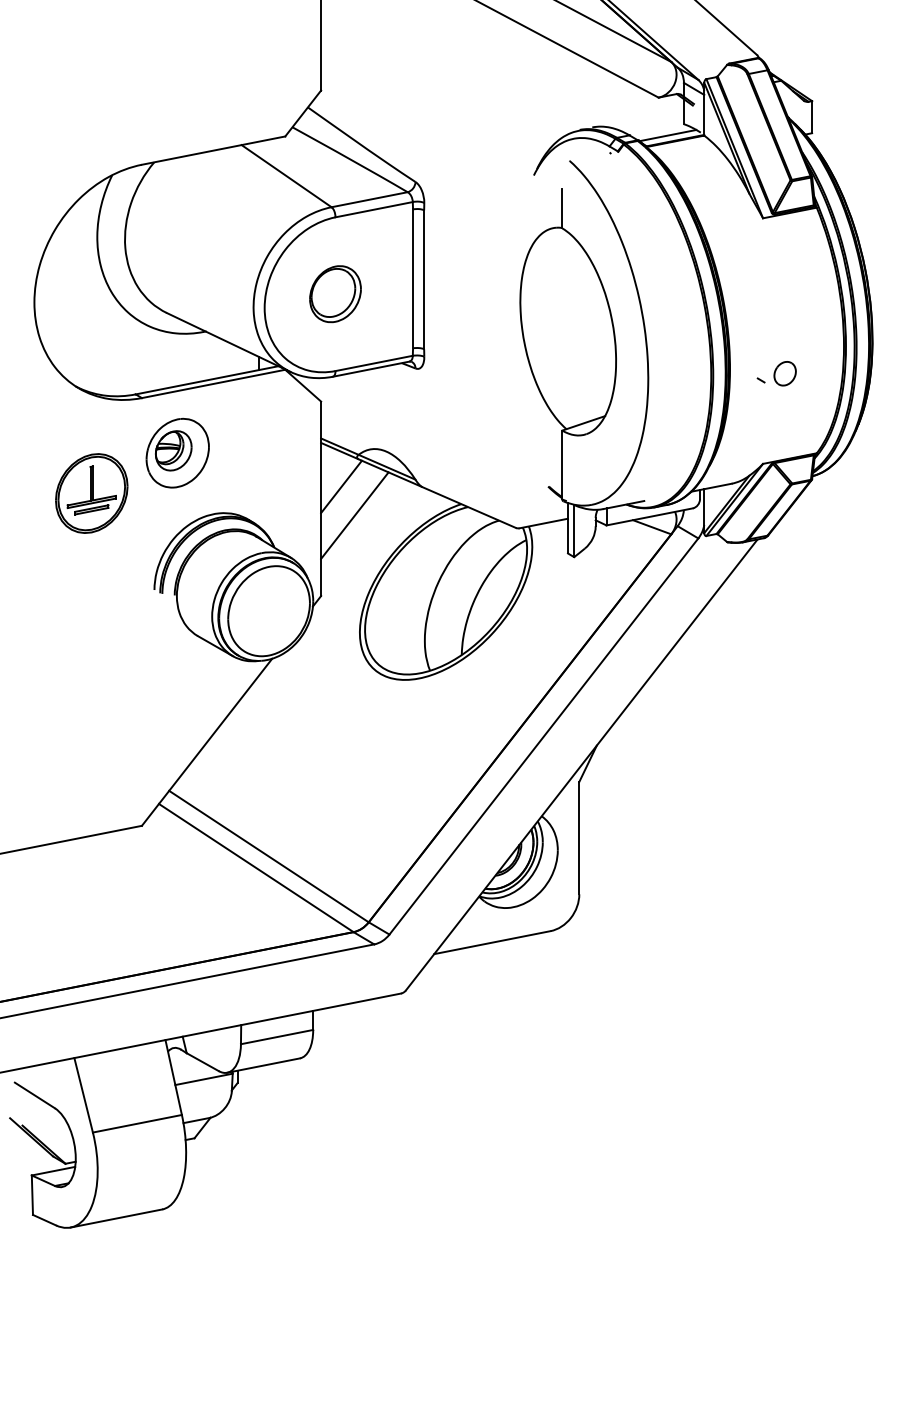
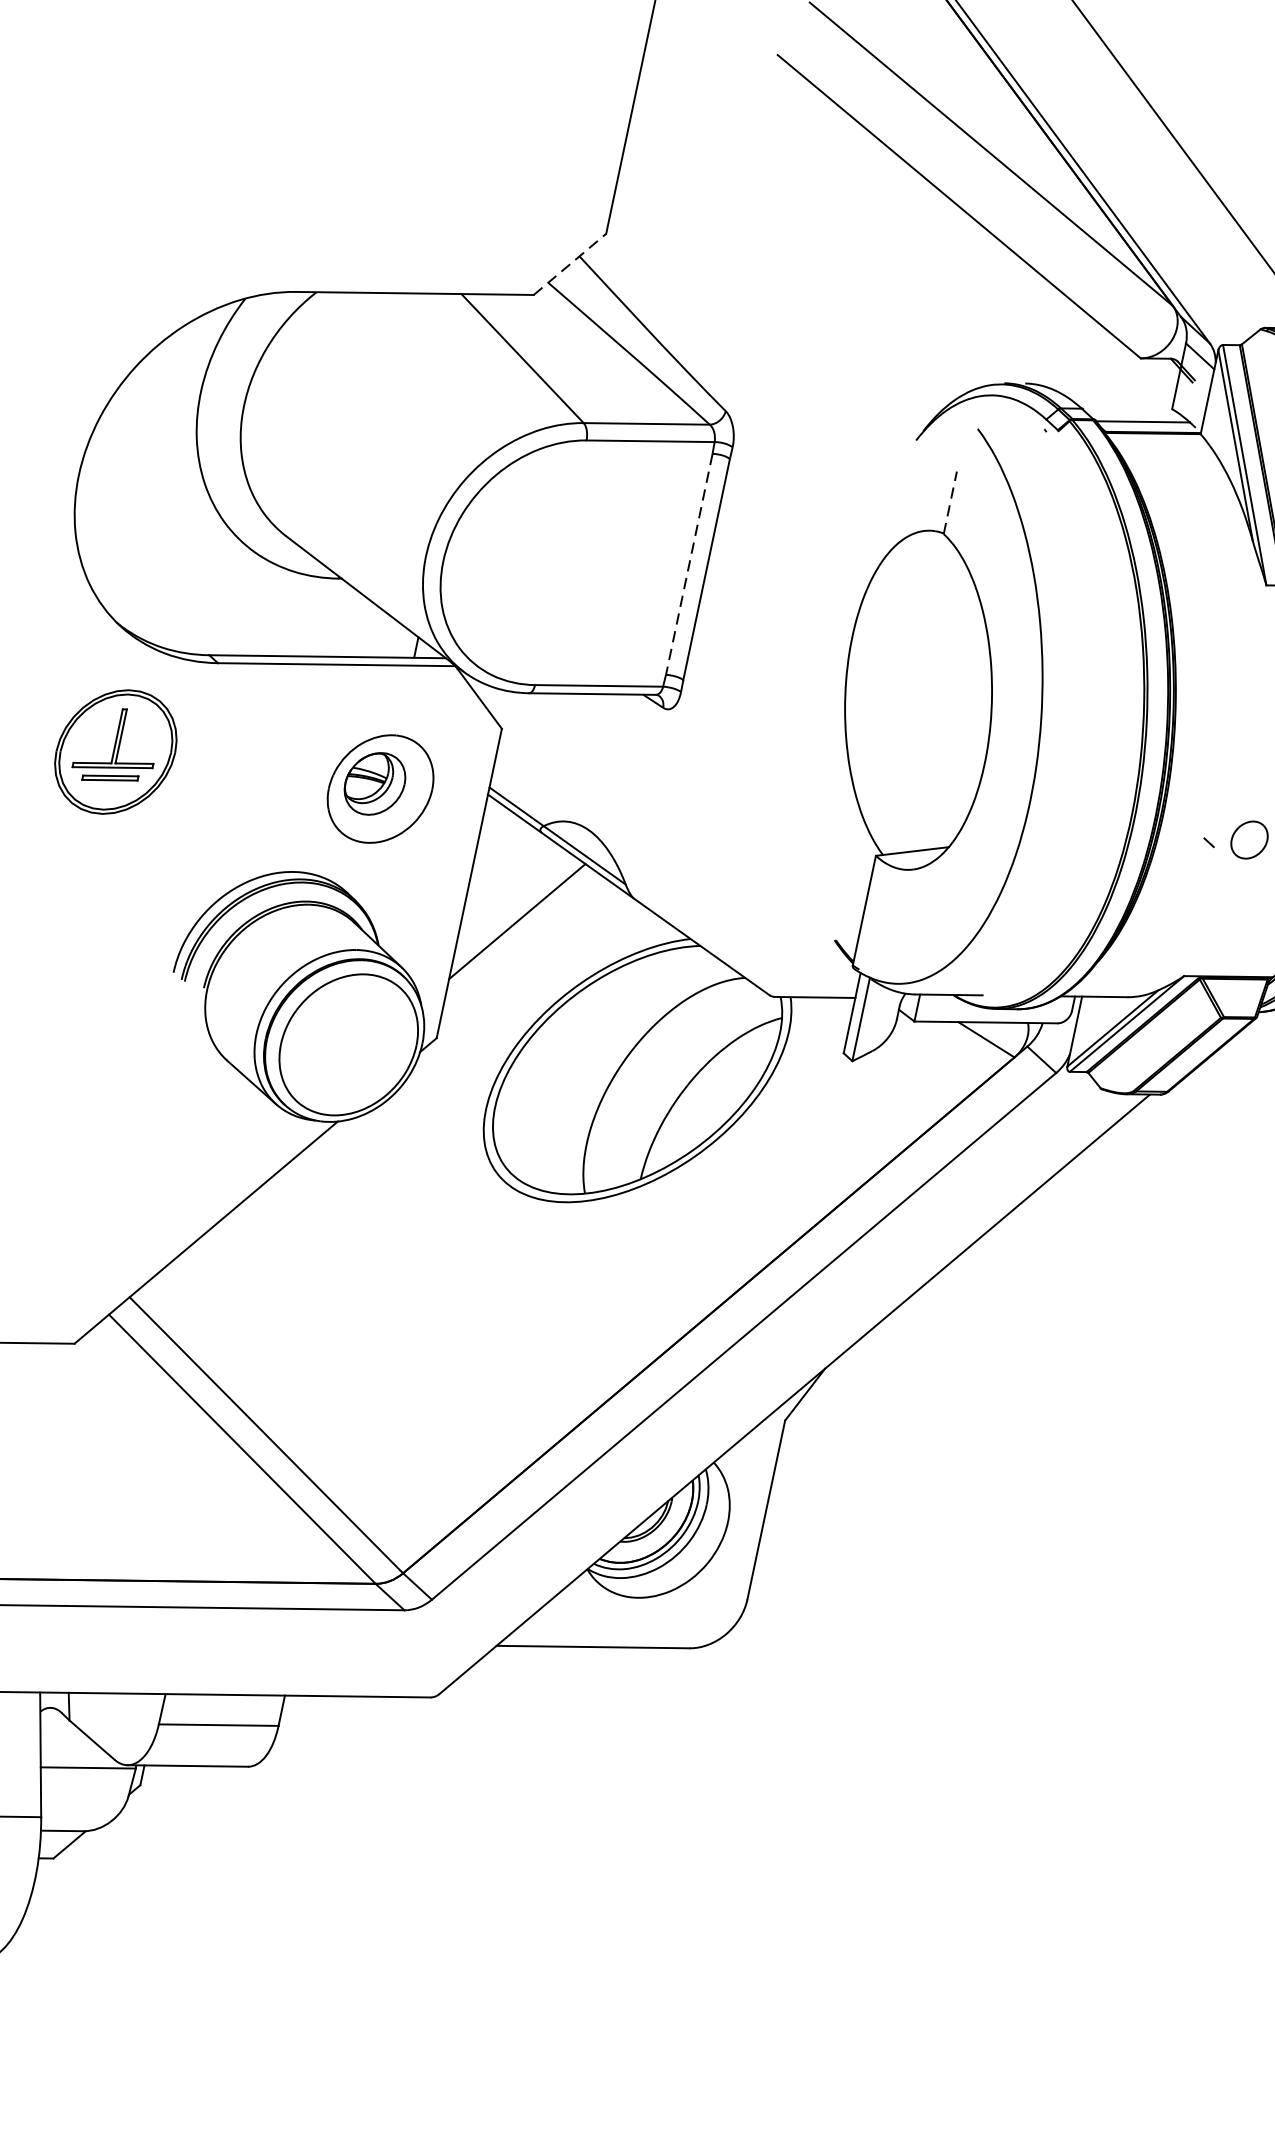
line: (303, 113) -> (570, 264), solid -> dashed
line: (562, 208) -> (950, 502), solid -> dashed
line: (413, 279) -> (689, 565), solid -> dashed
part: (335, 294) -> (560, 563), removed
part: (177, 452) -> (380, 787), moved
line: (341, 486) -> (505, 870), removed
part: (91, 493) -> (115, 751), moved

